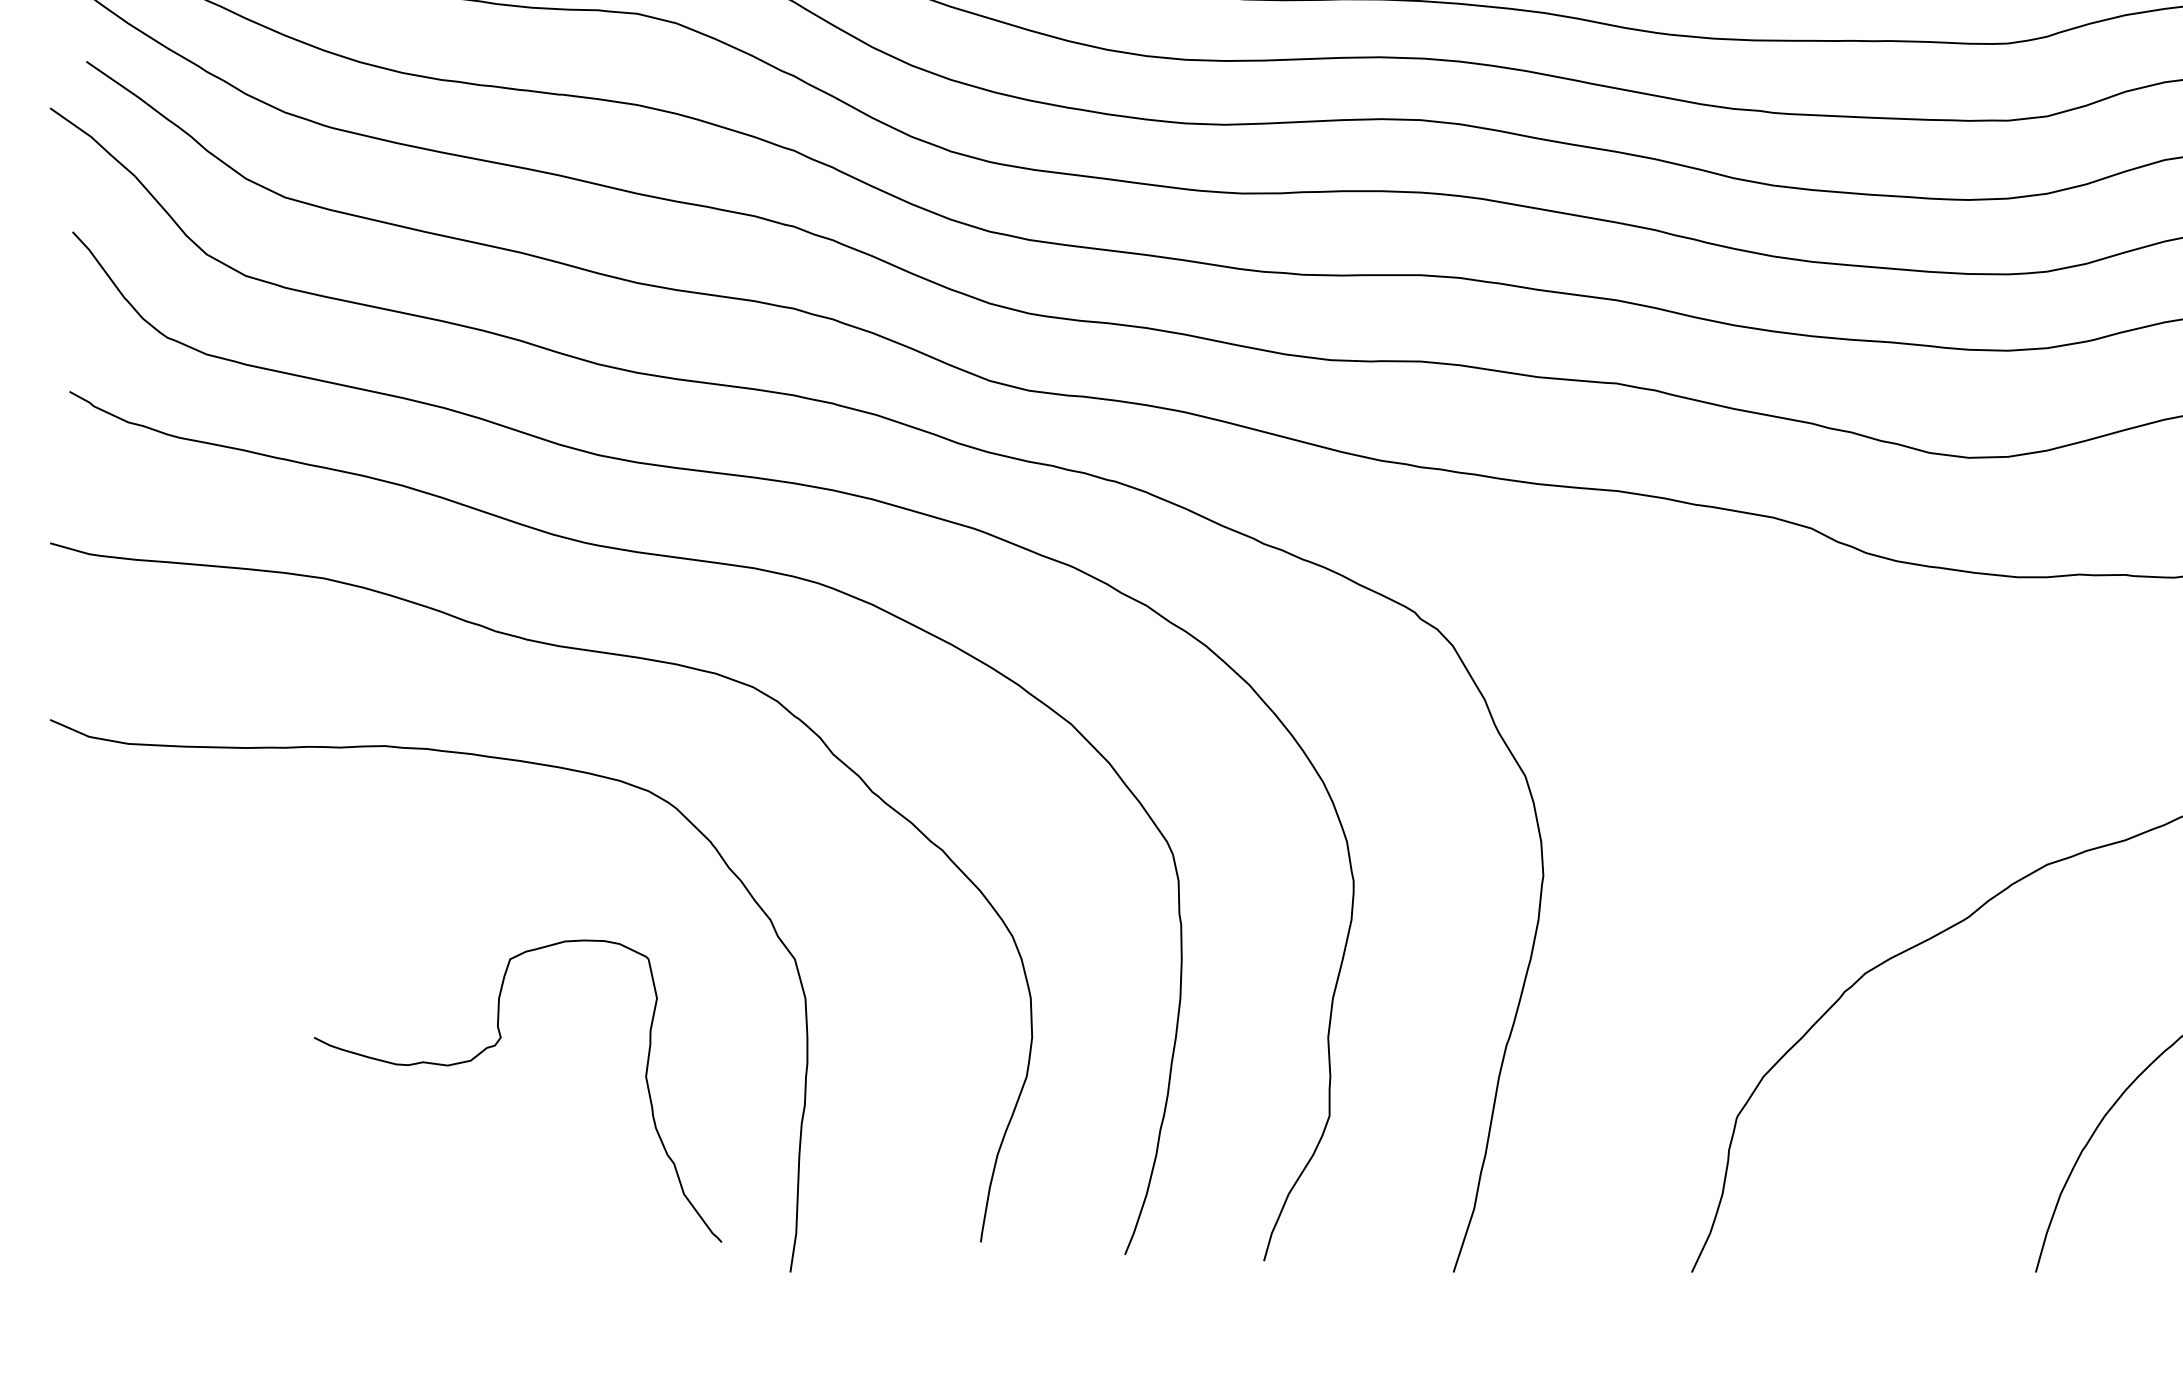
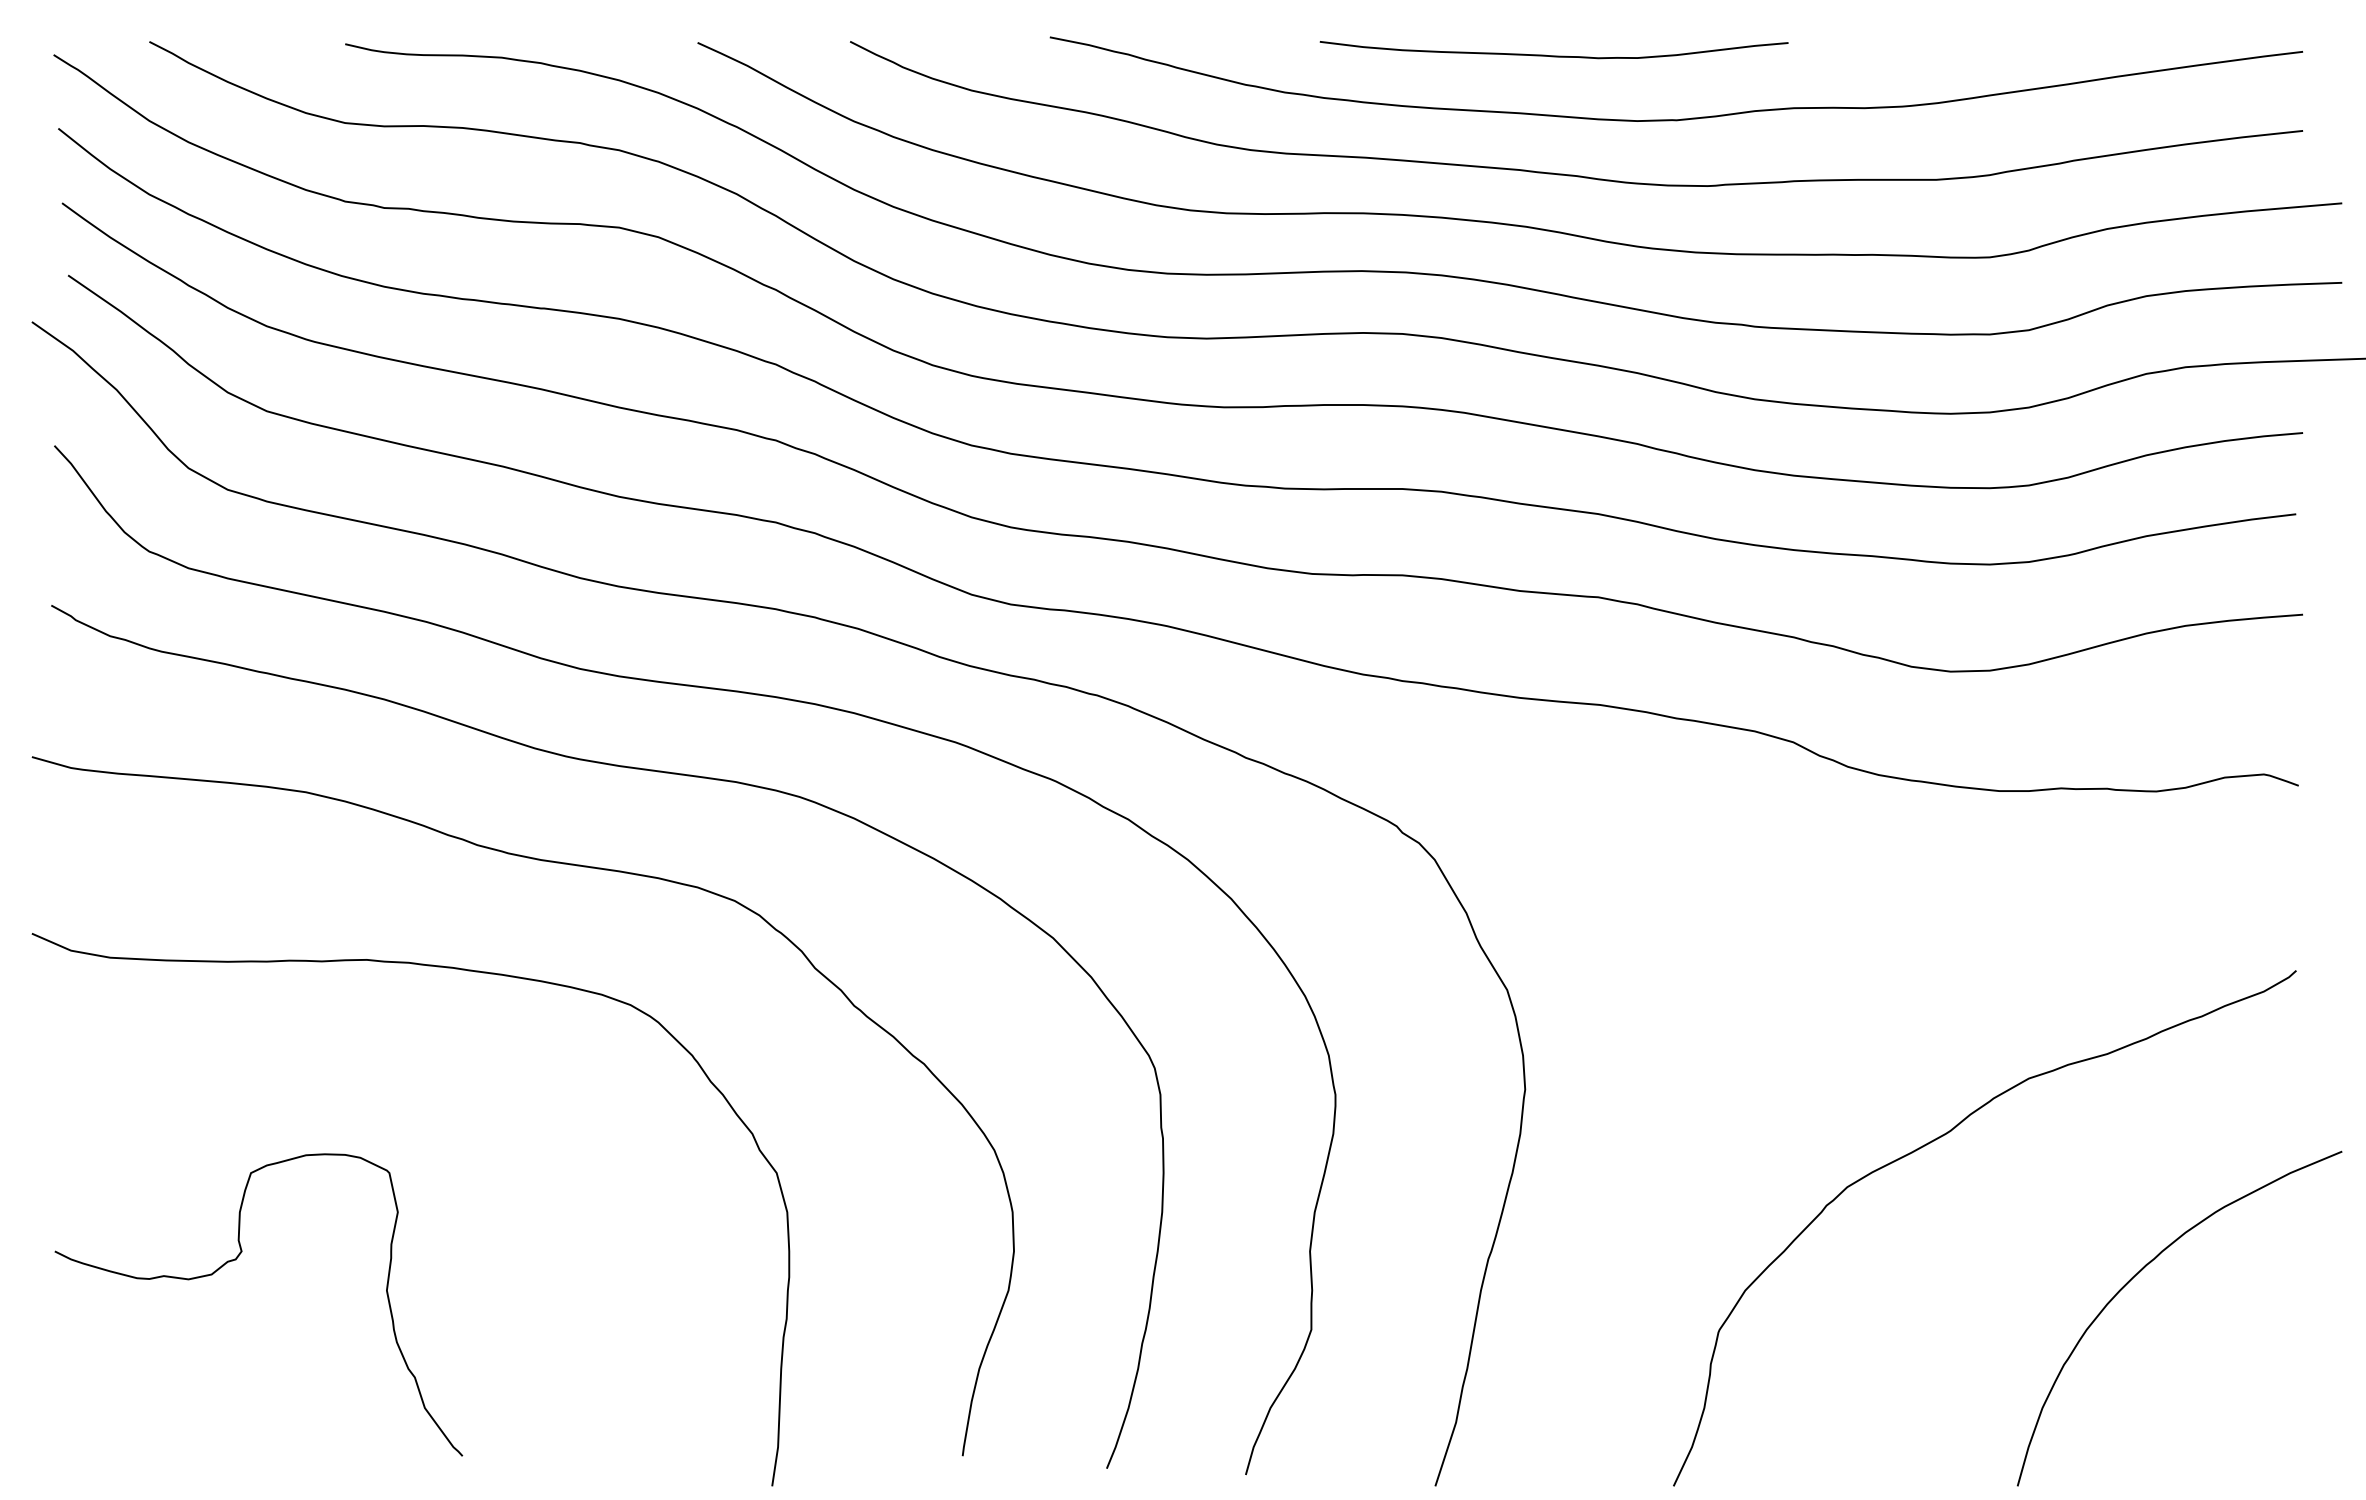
curve: (495, 1046) -> (236, 1260), moved

